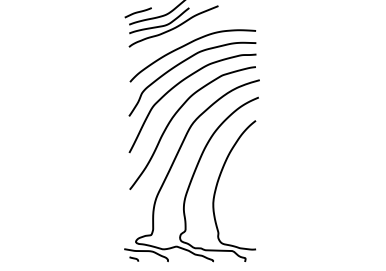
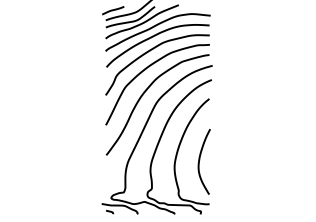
curve: (188, 33) -> (154, 27), added
curve: (244, 196) -> (200, 160), added

